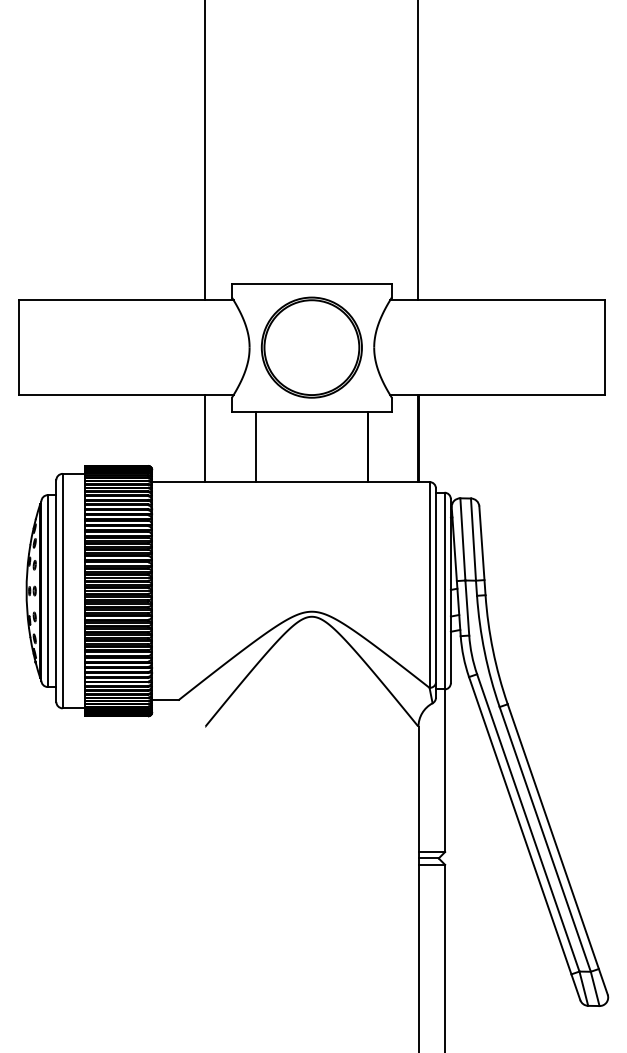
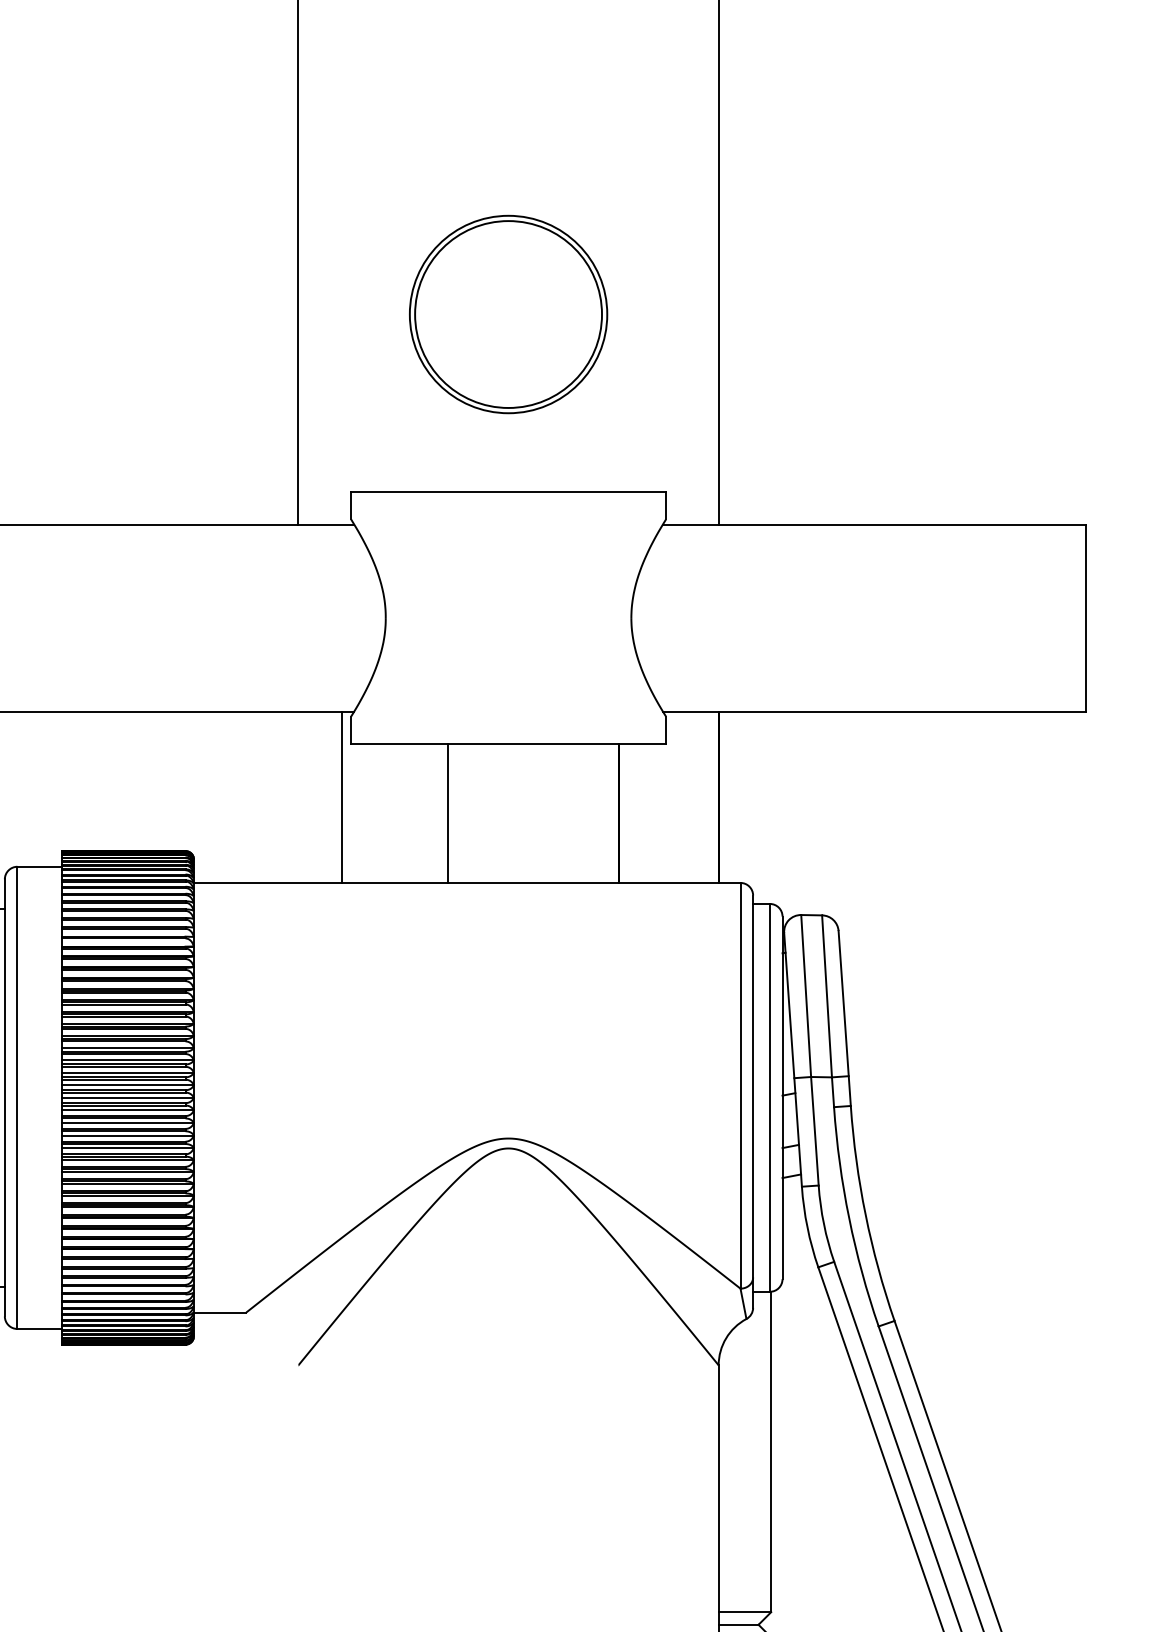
part: (311, 347) -> (507, 314), moved
line: (205, 438) -> (342, 797), moved
line: (255, 446) -> (446, 812), moved

